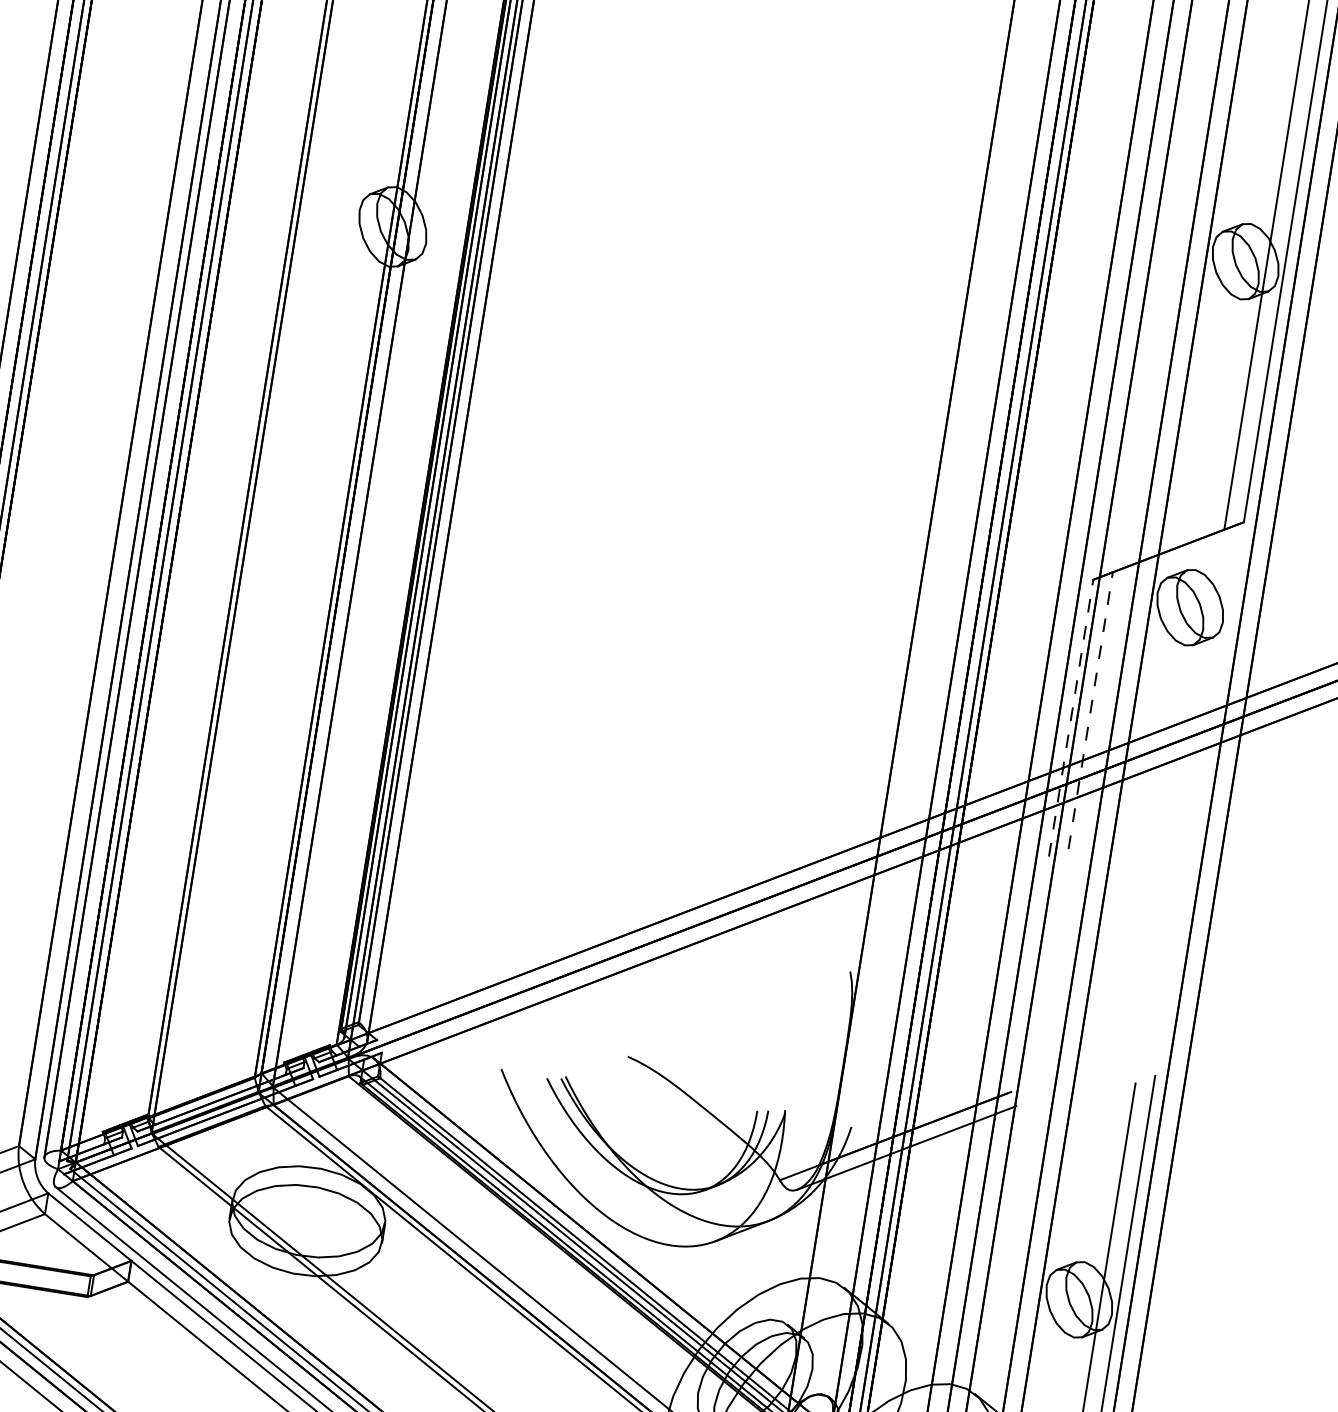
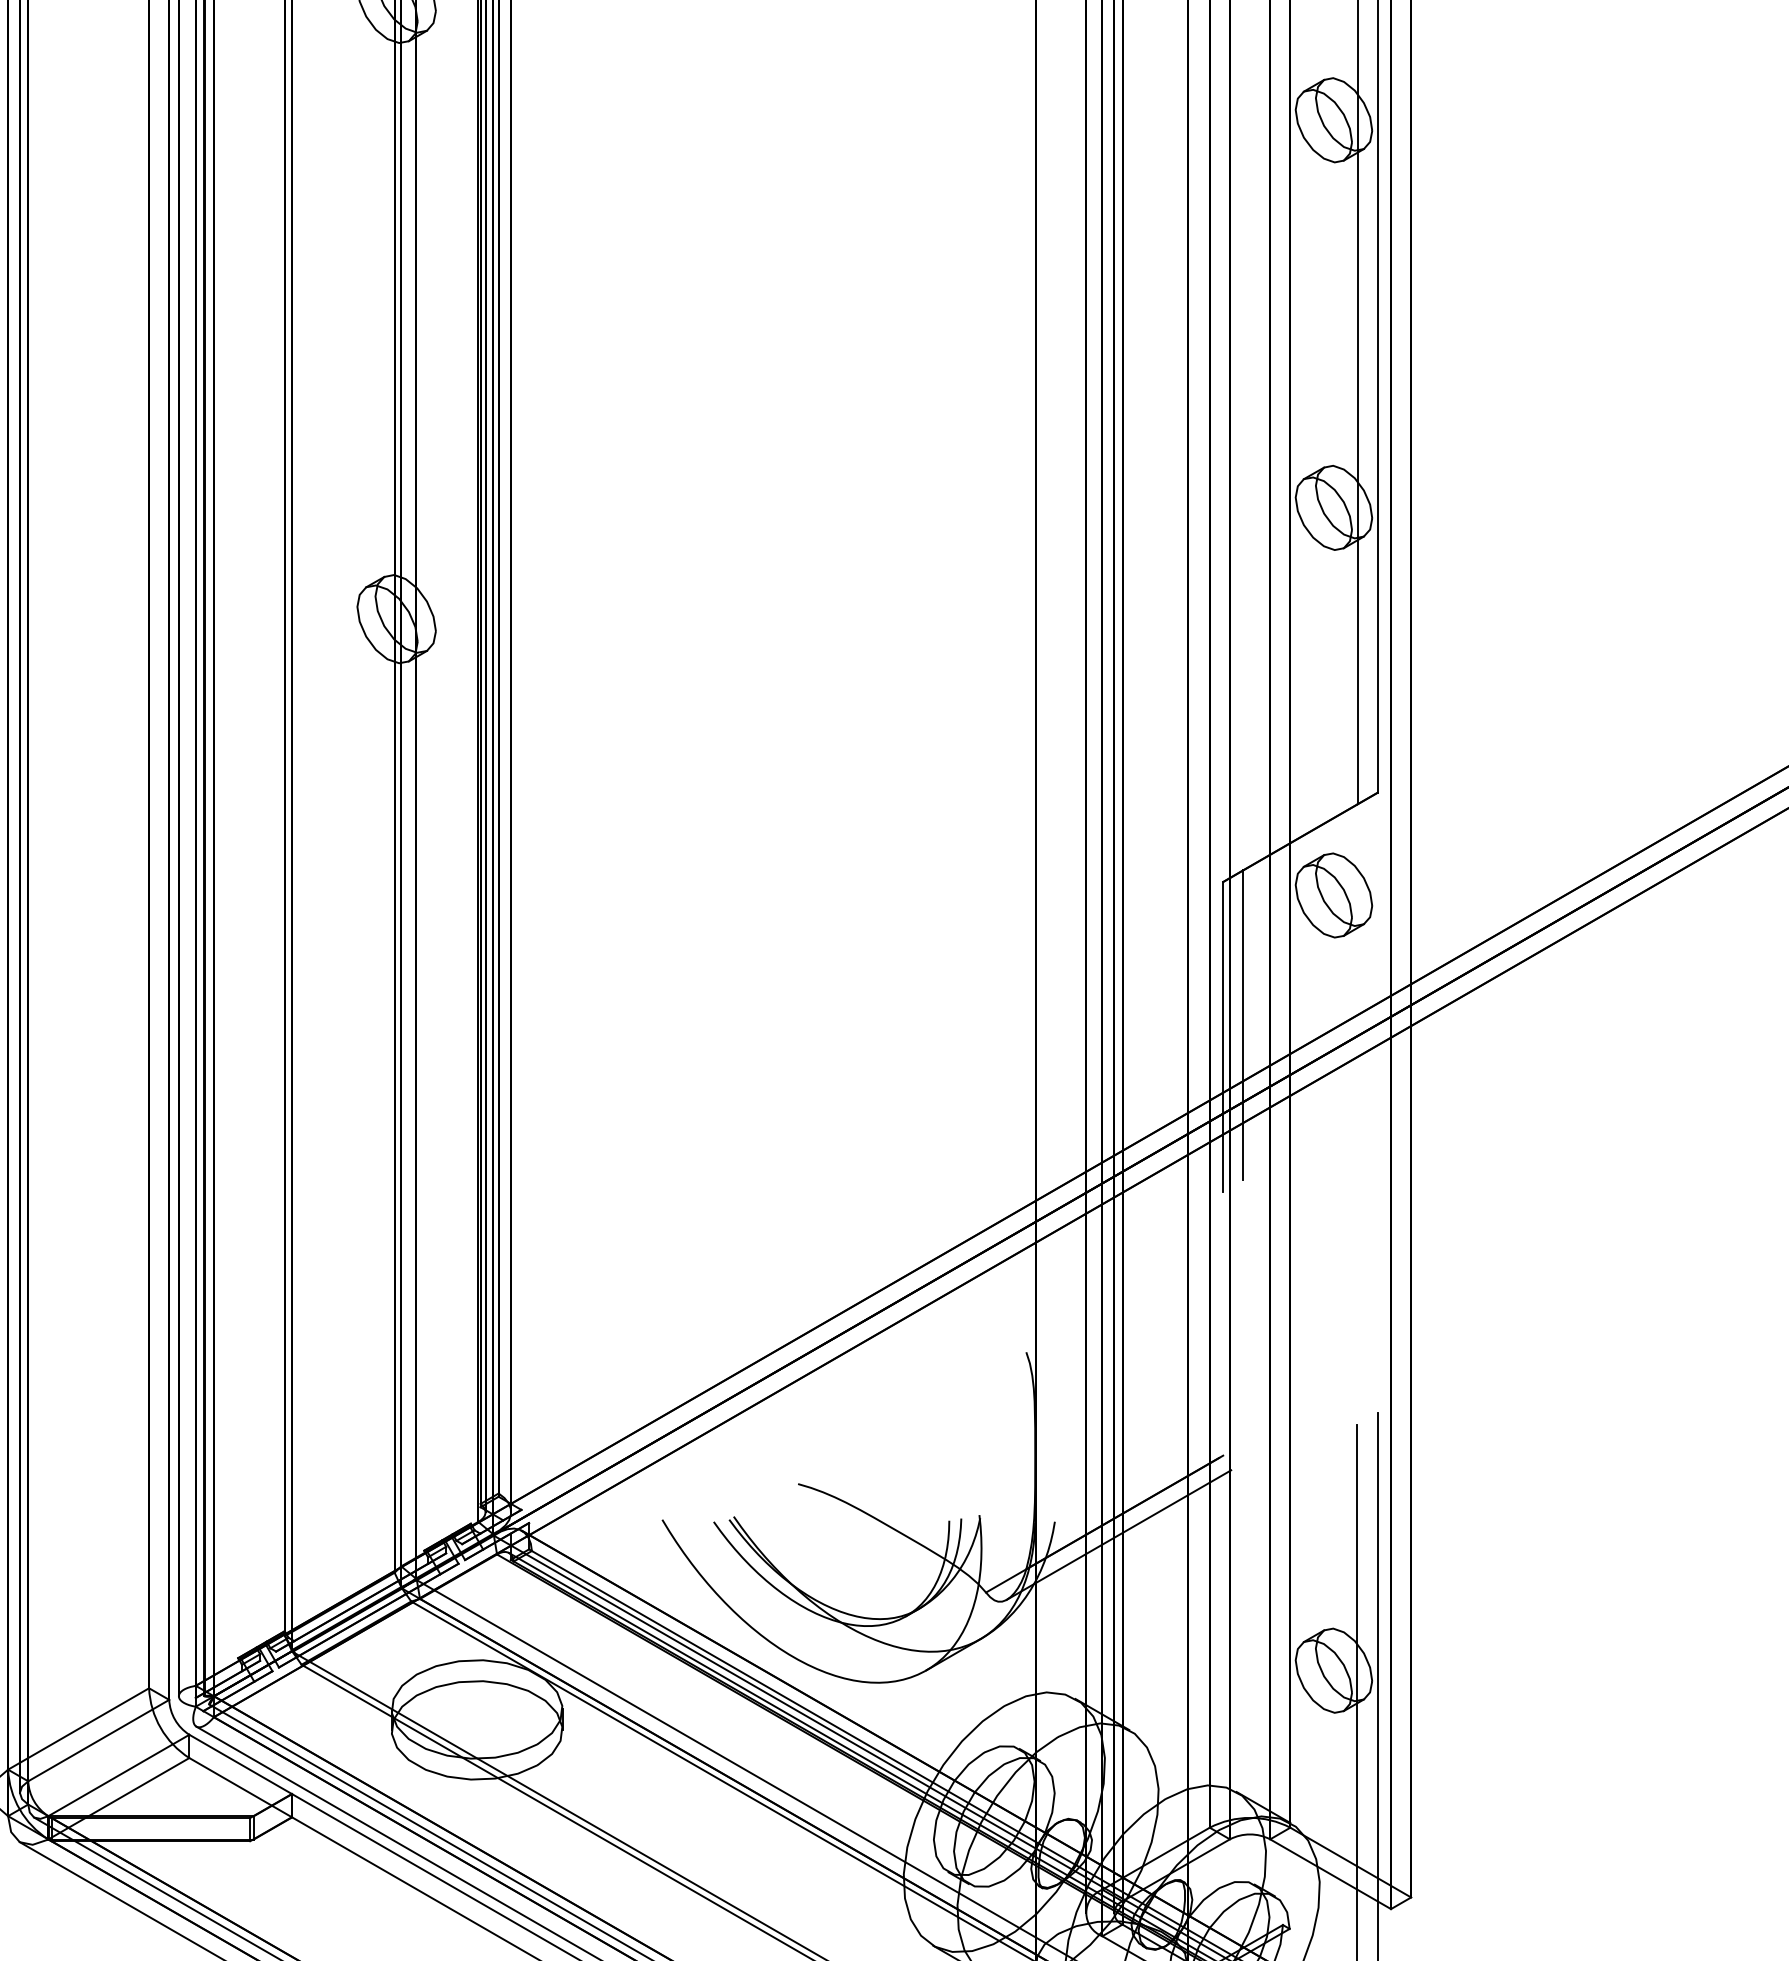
line: (1091, 709) -> (1243, 1024), dashed -> solid
line: (1071, 717) -> (1223, 1036), dashed -> solid

